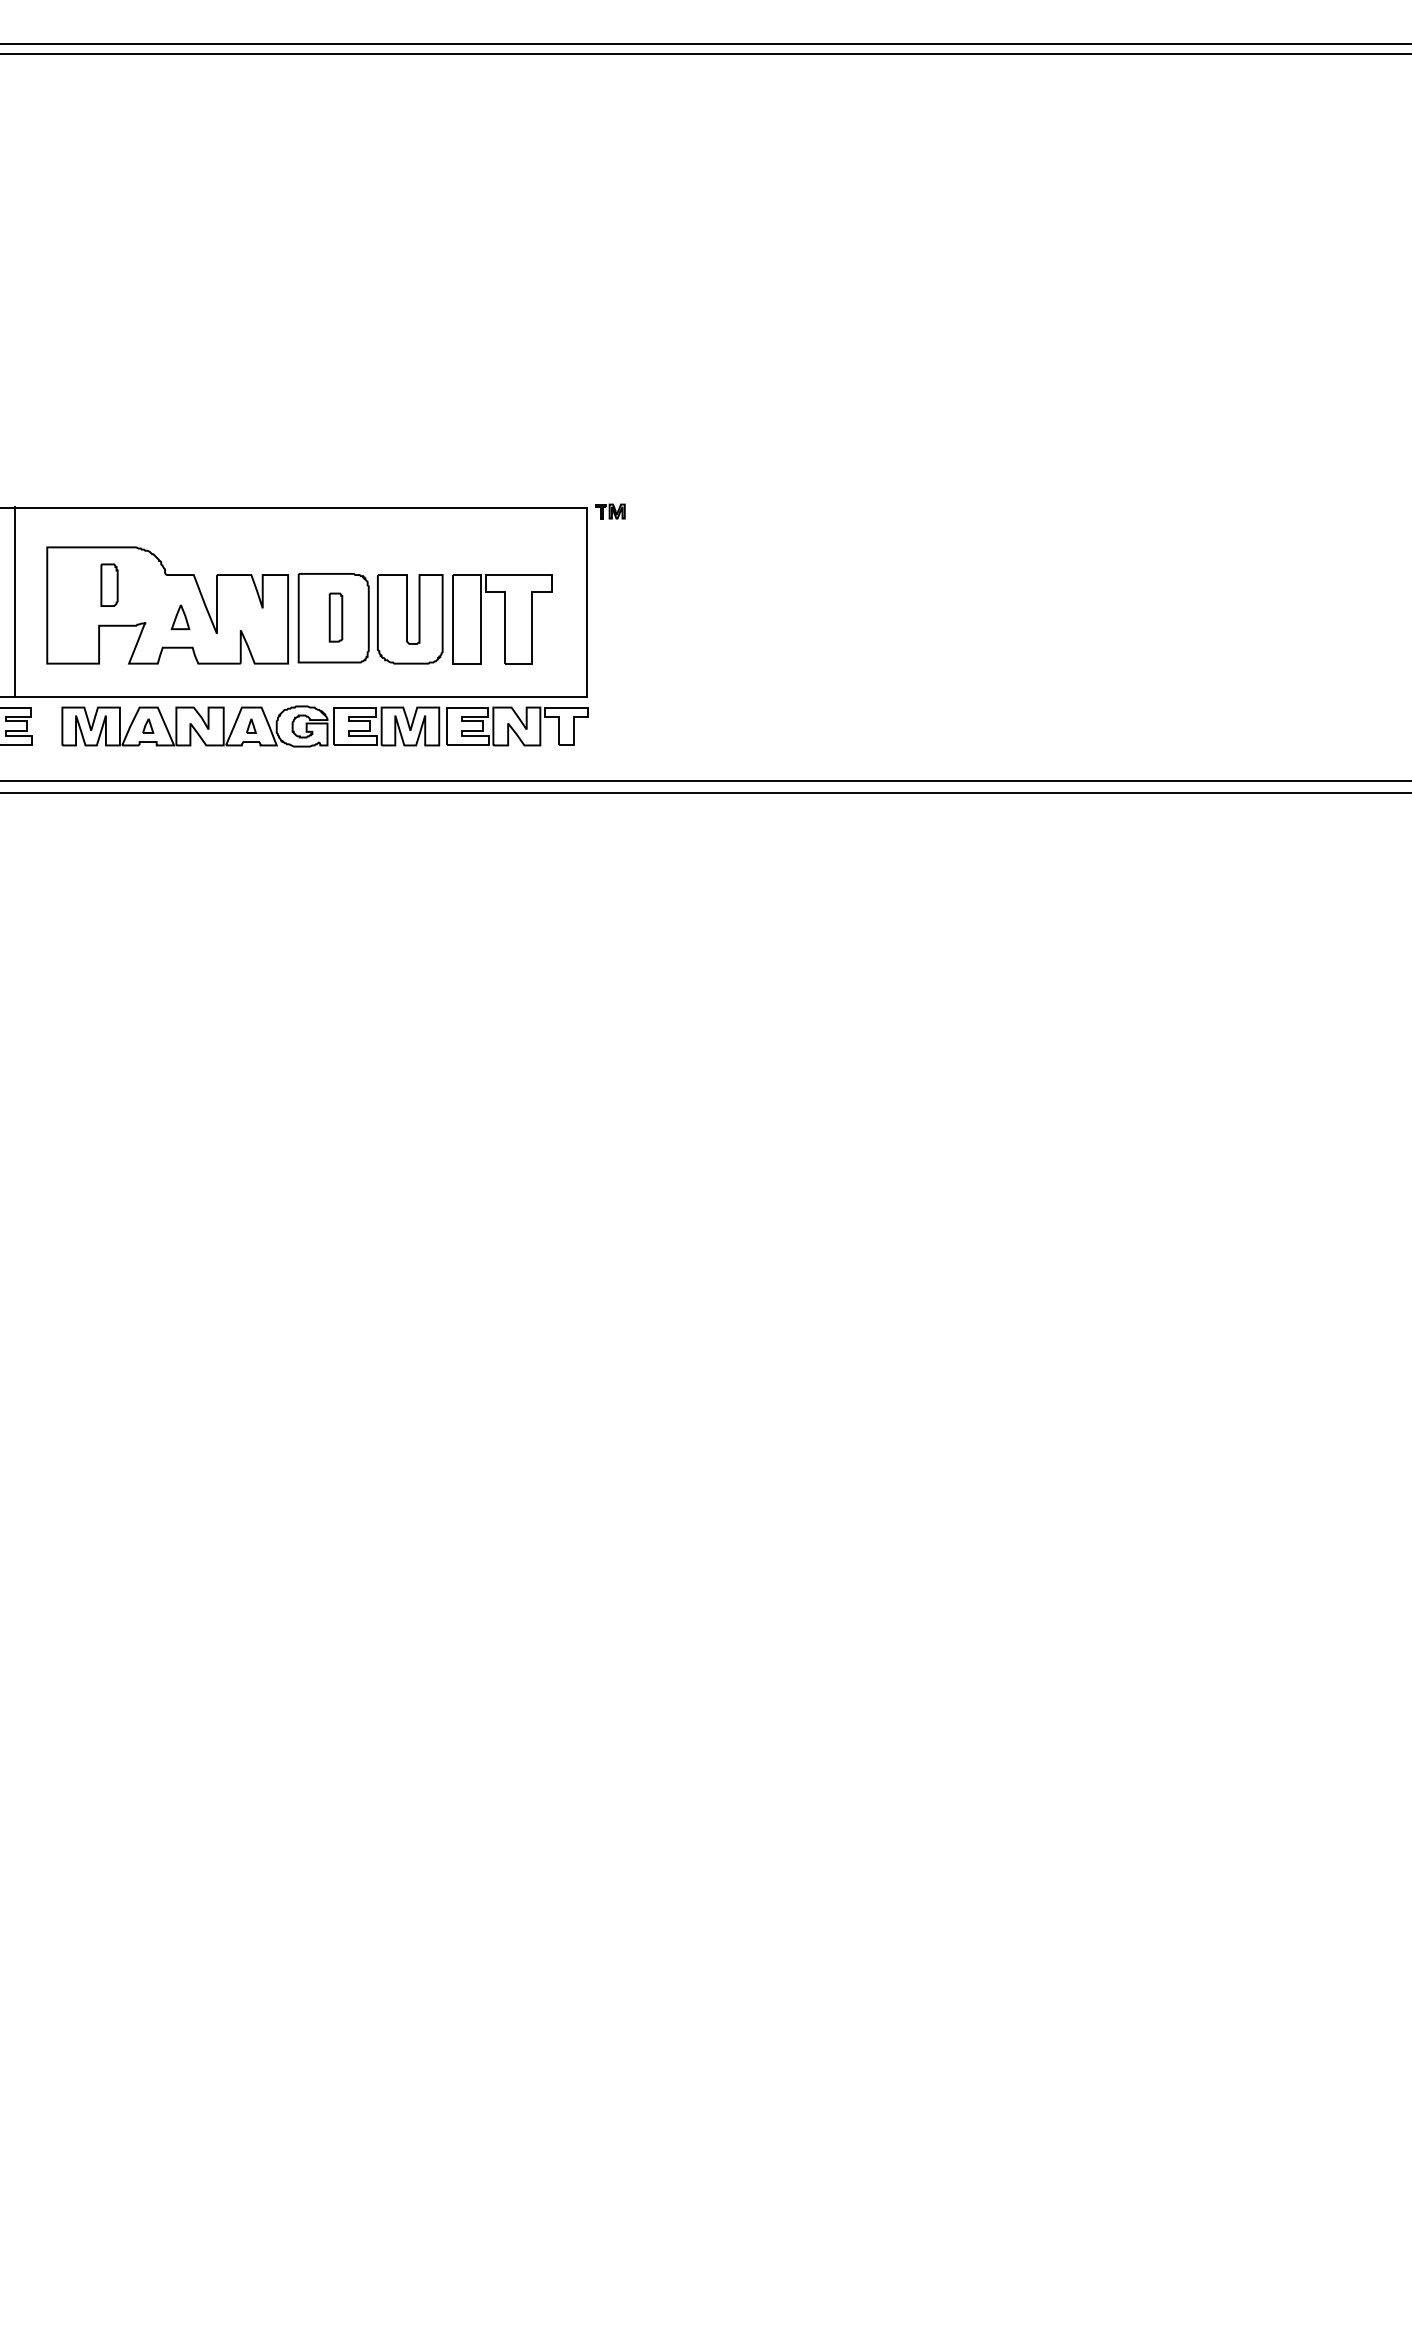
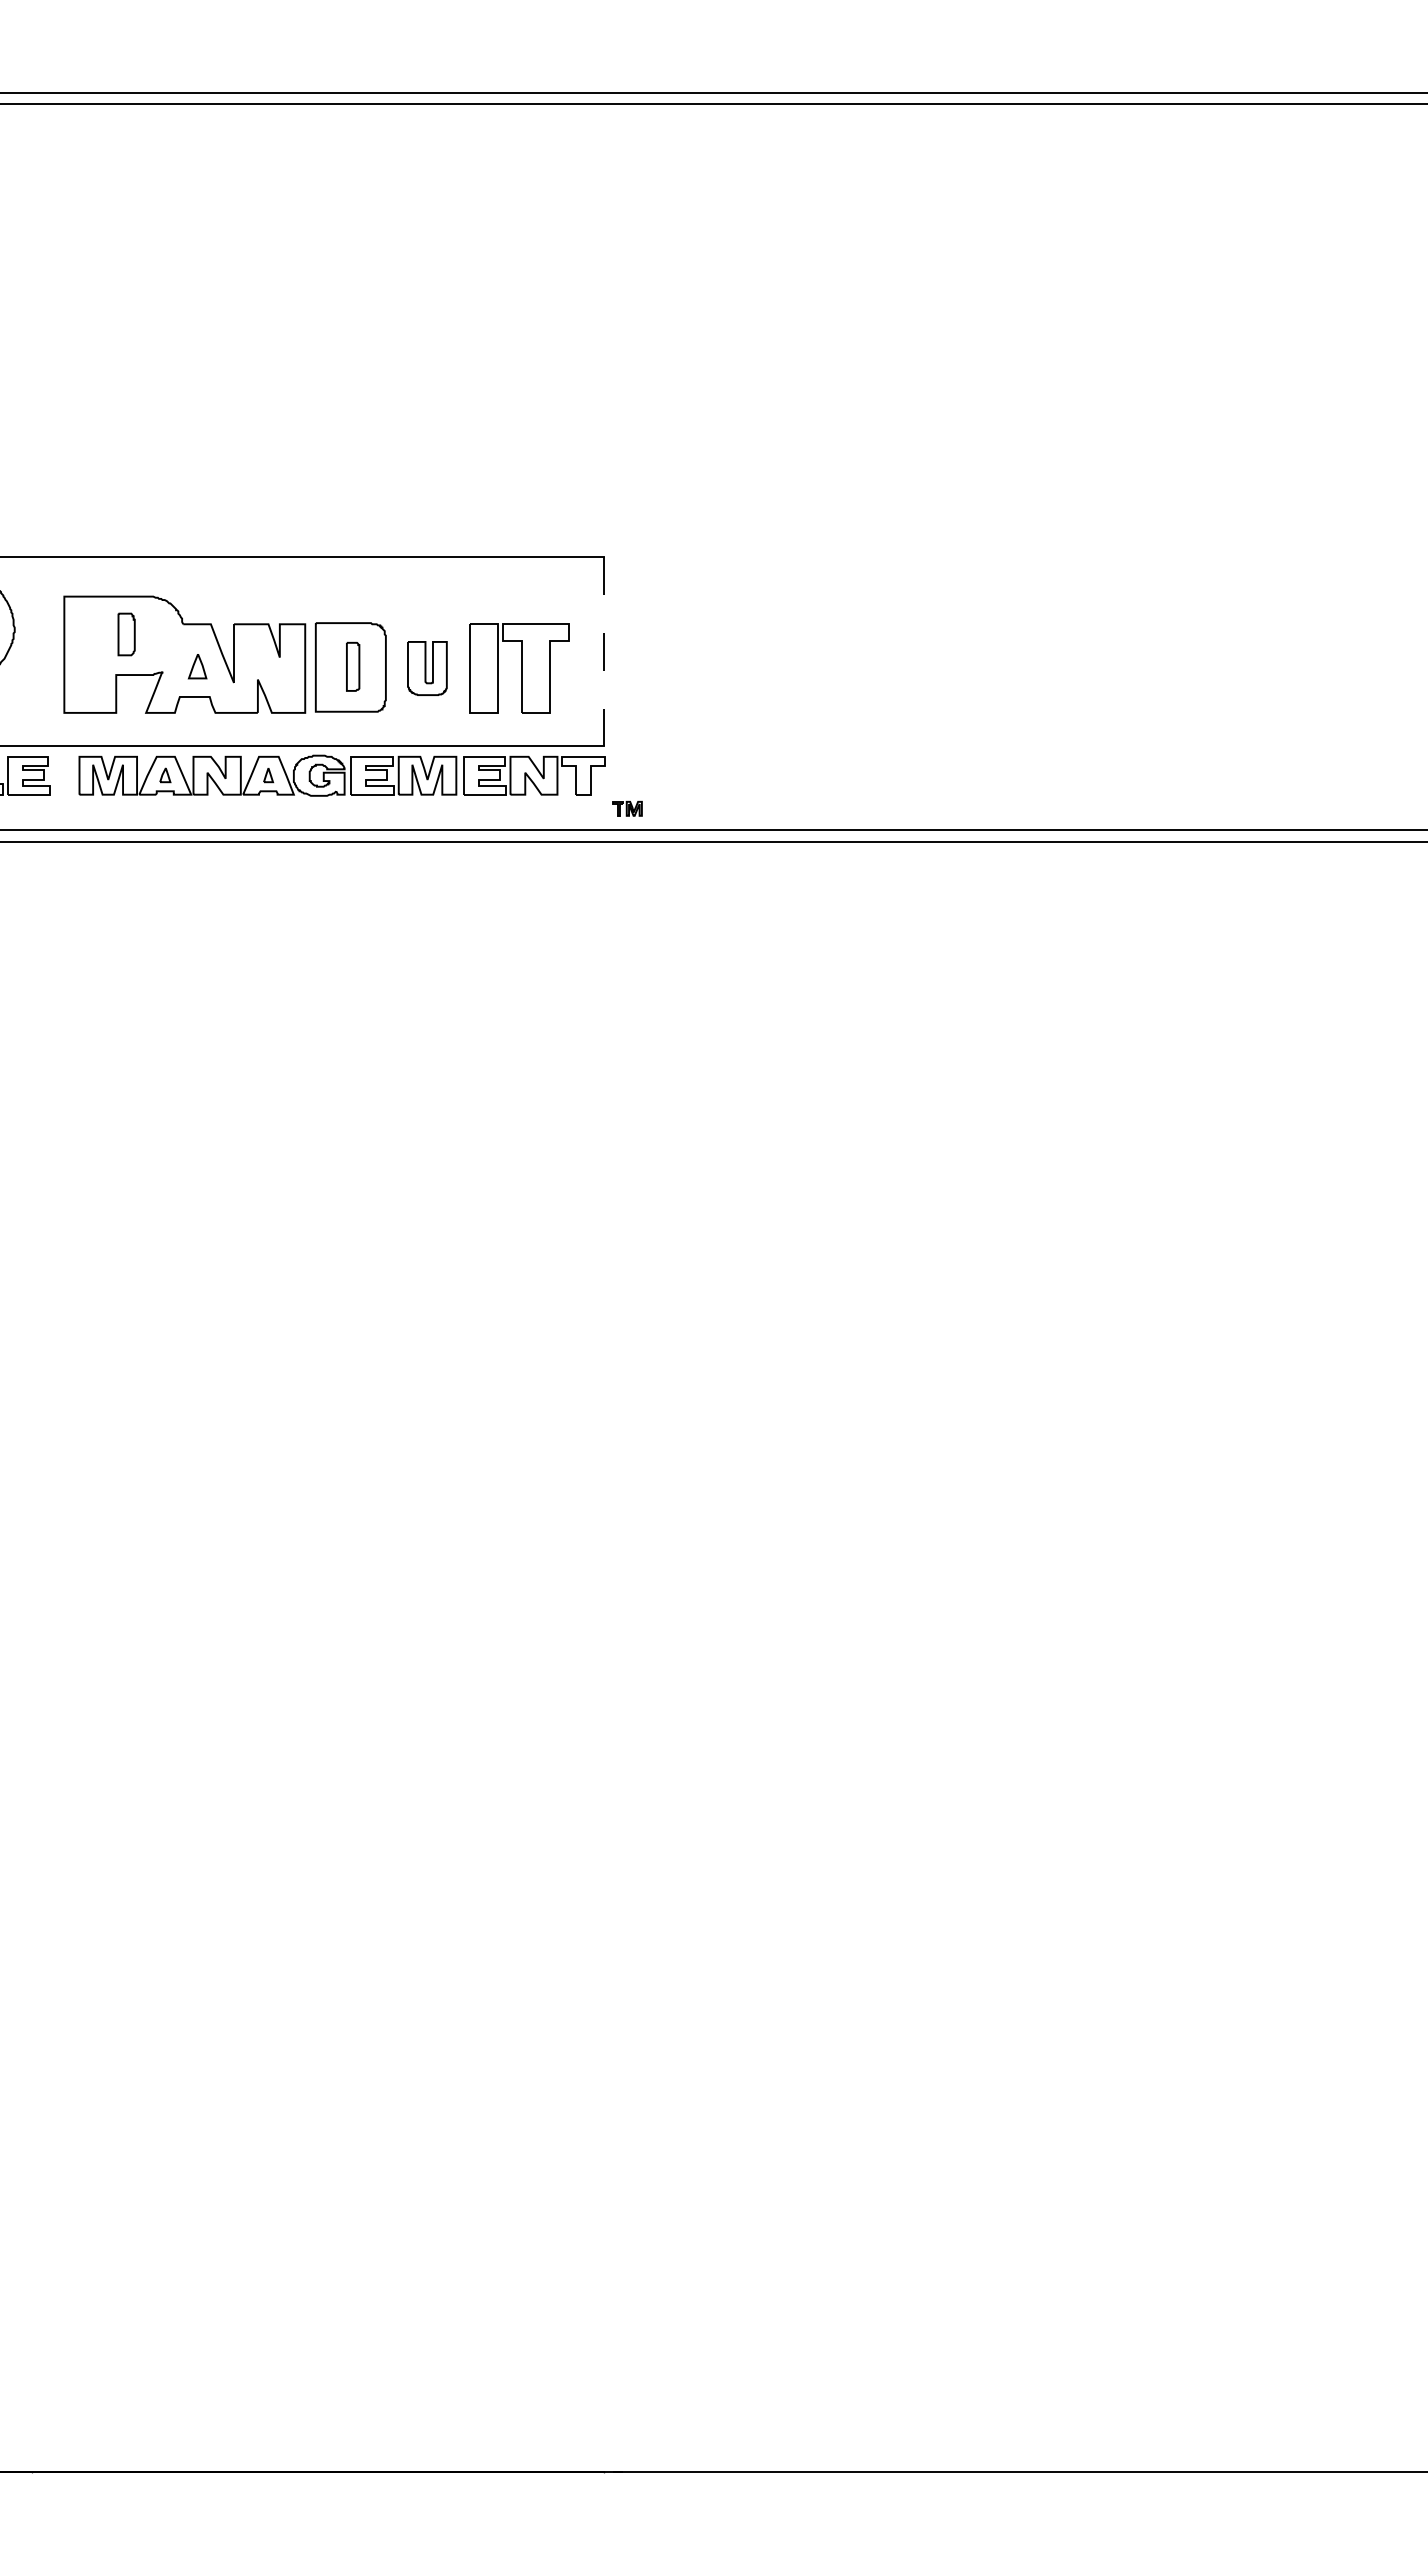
part: (610, 511) -> (627, 808), moved
line: (15, 602) -> (32, 651), removed
line: (586, 603) -> (603, 652), solid -> dashed
part: (410, 619) -> (427, 668), size x0.6

